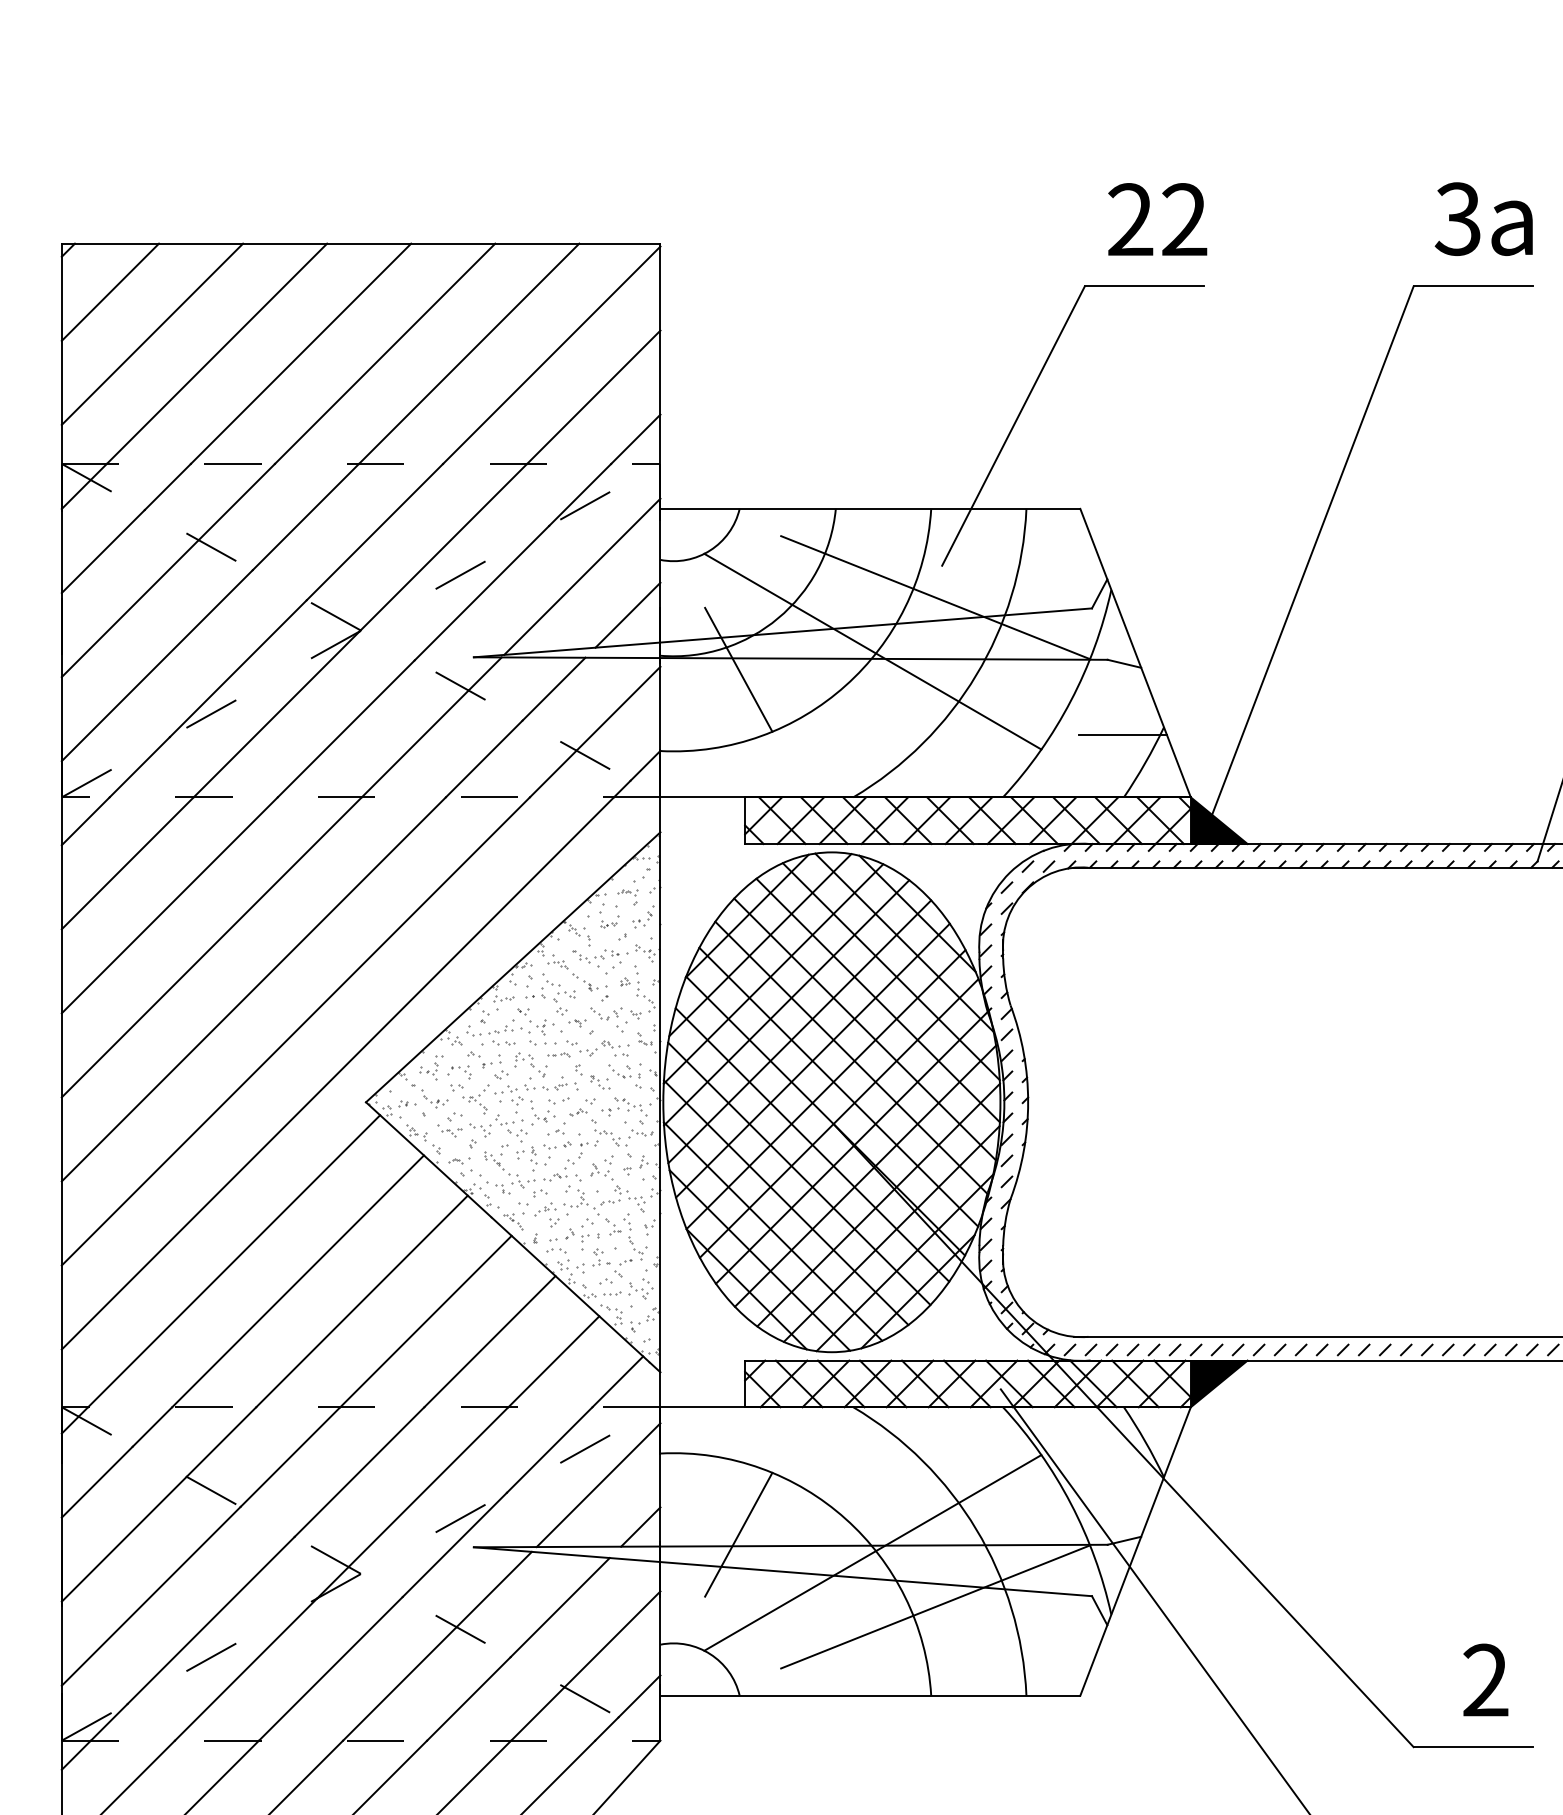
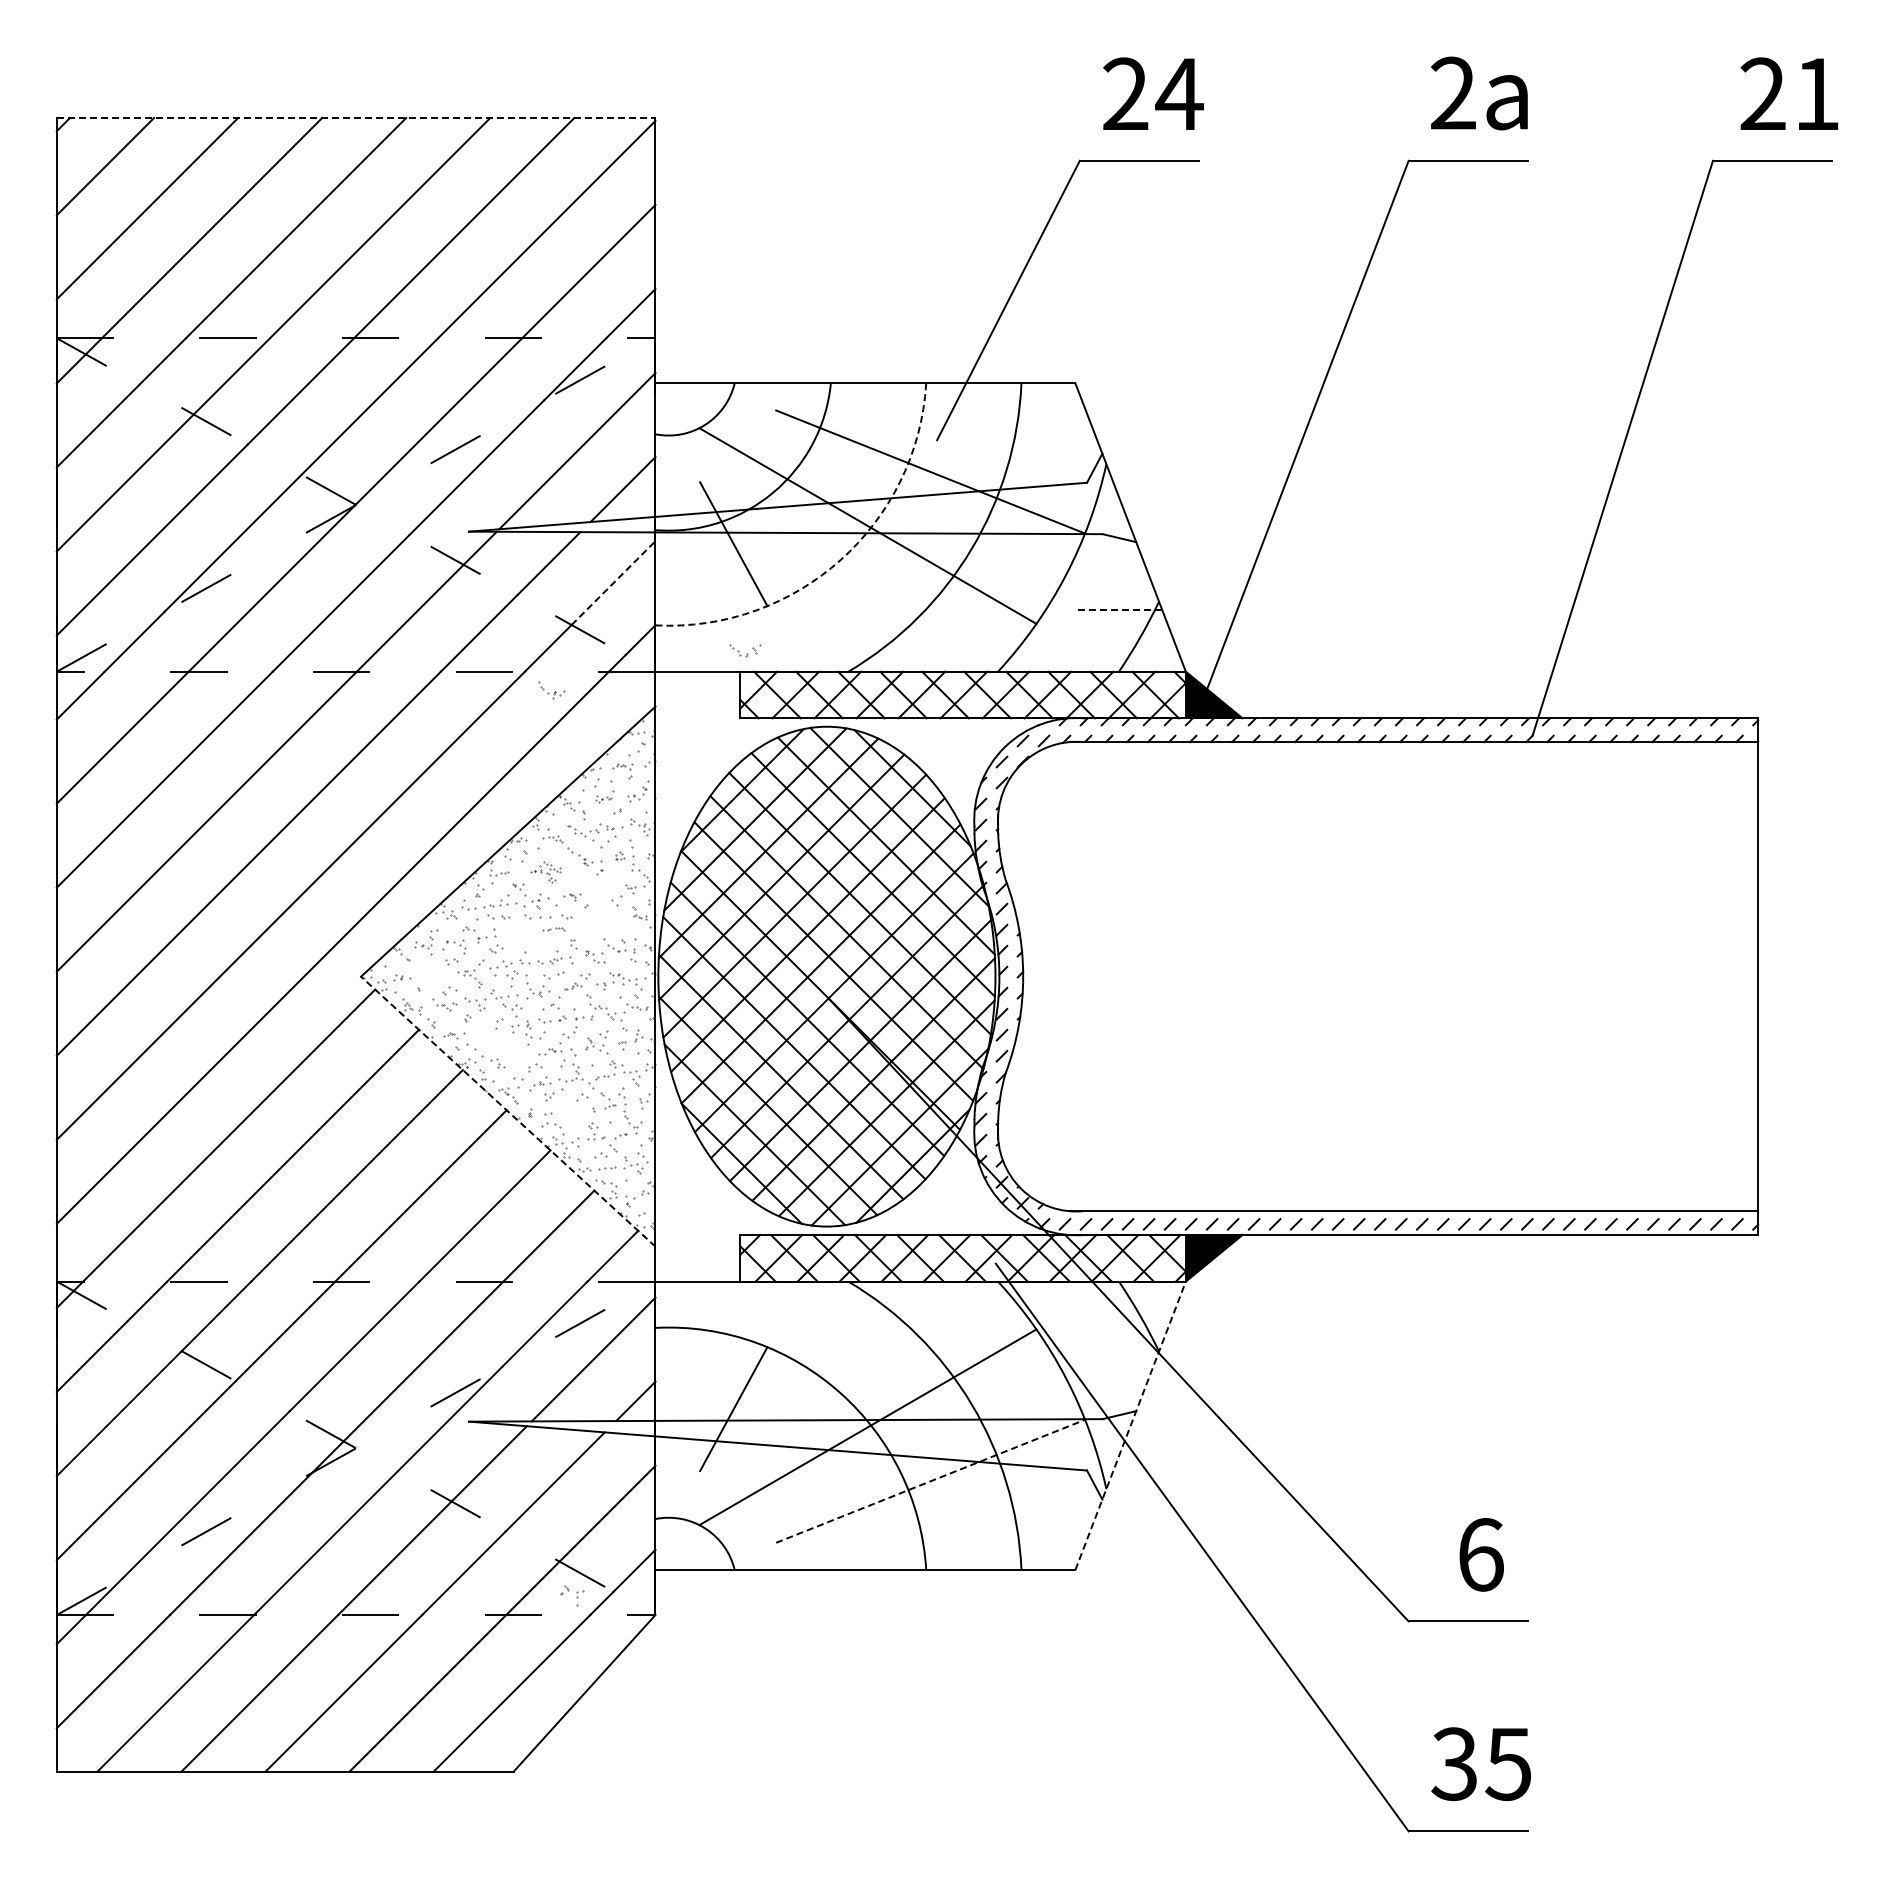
text: (1184, 219) -> (1179, 93), 22 -> 24
text: (1457, 219) -> (1452, 93), 3 -> 2
line: (361, 244) -> (356, 118), solid -> dashed
arc: (845, 686) -> (840, 560), solid -> dashed
line: (618, 708) -> (613, 582), solid -> dashed
line: (1123, 735) -> (1118, 609), solid -> dashed
part: (550, 998) -> (545, 872), size x0.6
part: (606, 1013) -> (745, 650), moved
part: (604, 1048) -> (599, 922), removed
part: (530, 1065) -> (525, 939), removed
part: (434, 1099) -> (551, 690), moved
part: (509, 1169) -> (504, 1043), removed
line: (513, 1237) -> (508, 1111), solid -> dashed
part: (577, 1239) -> (572, 1595), moved
line: (1135, 1551) -> (1130, 1425), solid -> dashed
line: (936, 1607) -> (931, 1481), solid -> dashed
text: (1485, 1680) -> (1480, 1554), 2 -> 6

